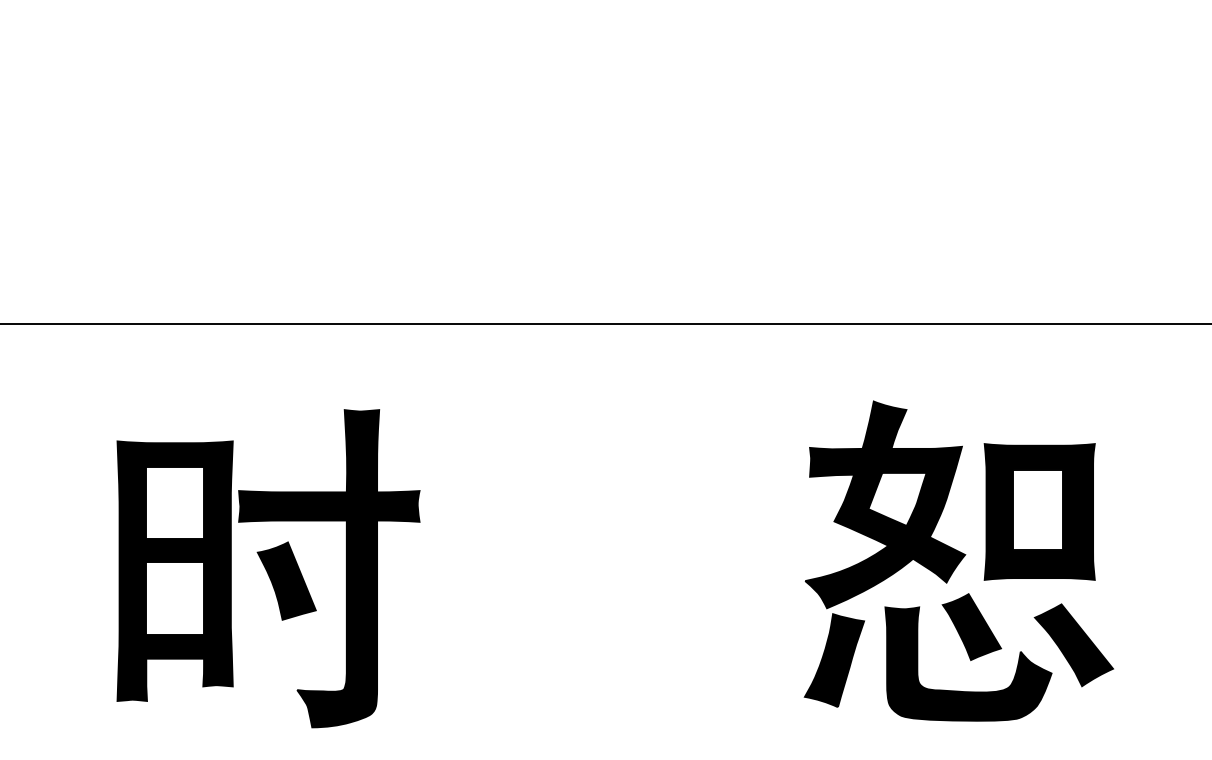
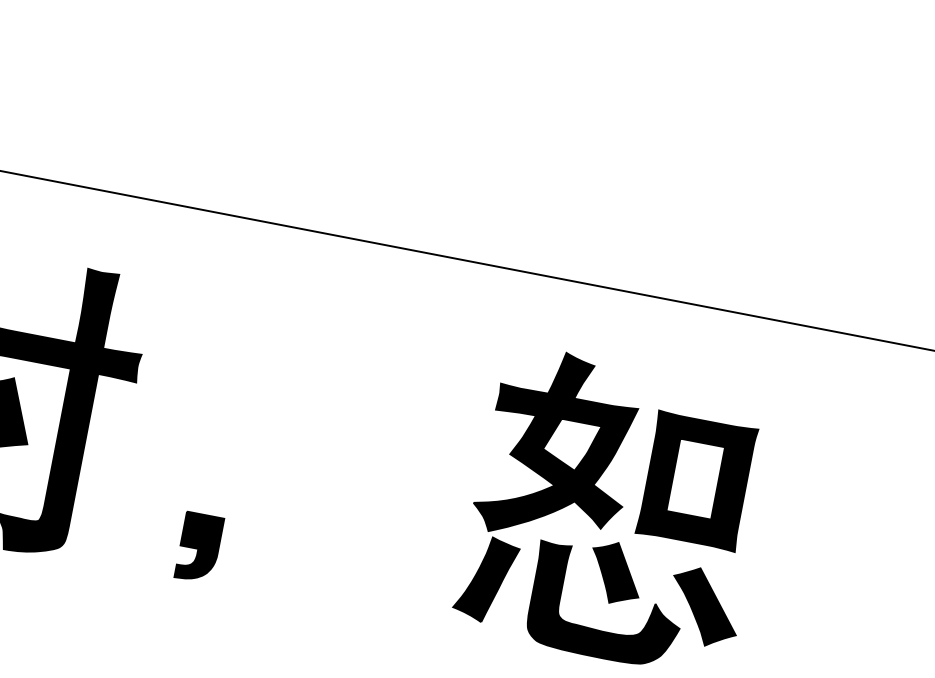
part: (520, 685) -> (198, 547), added

